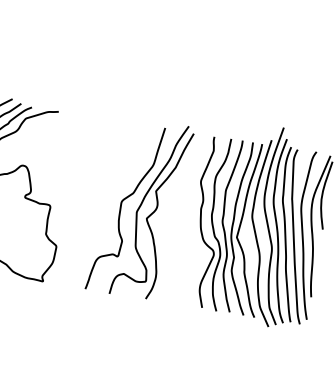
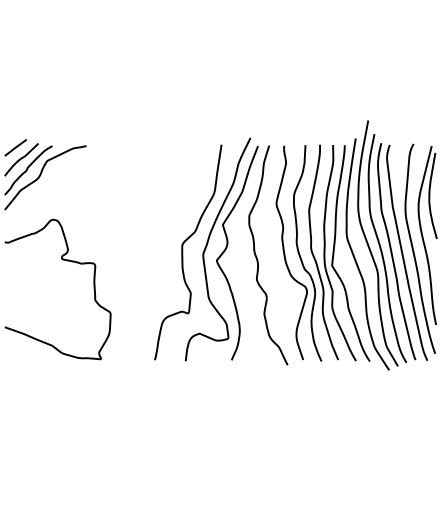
part: (179, 221) -> (257, 257), added

